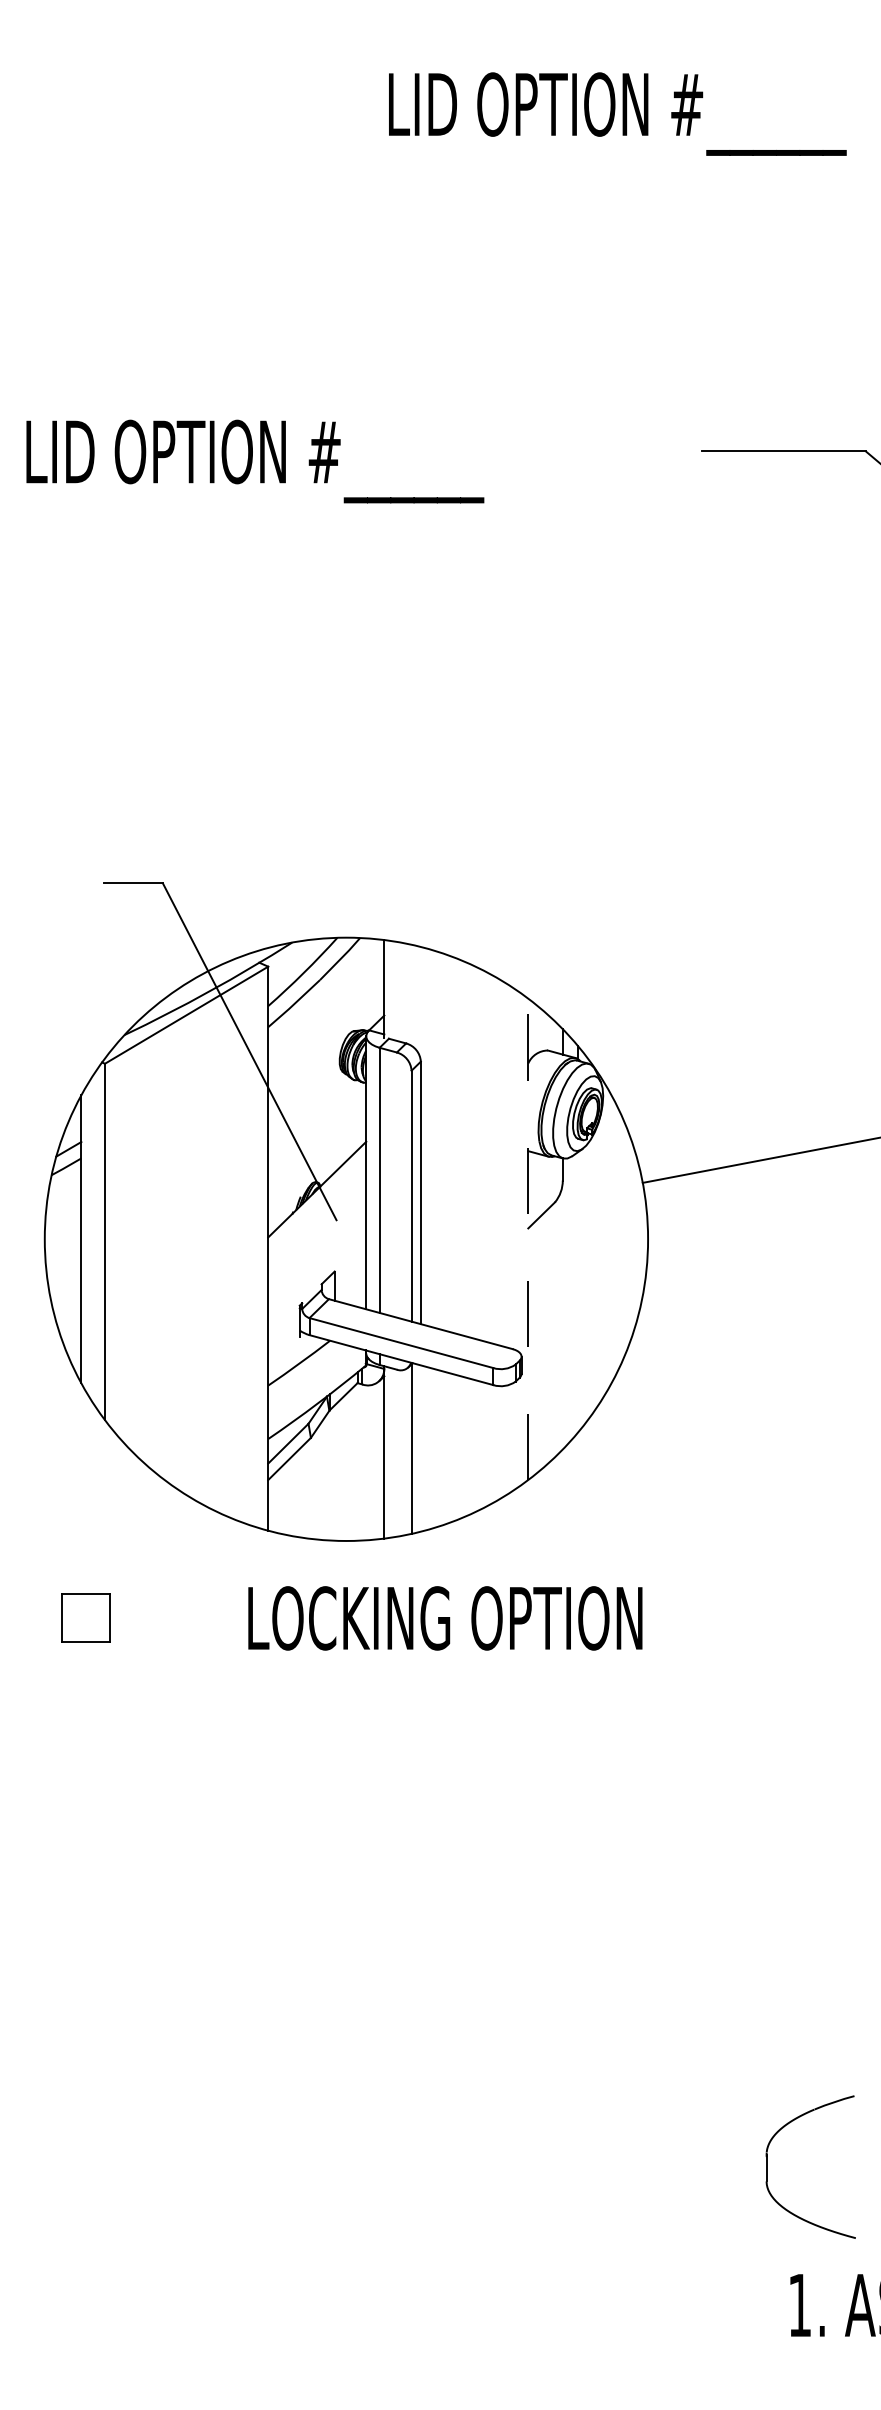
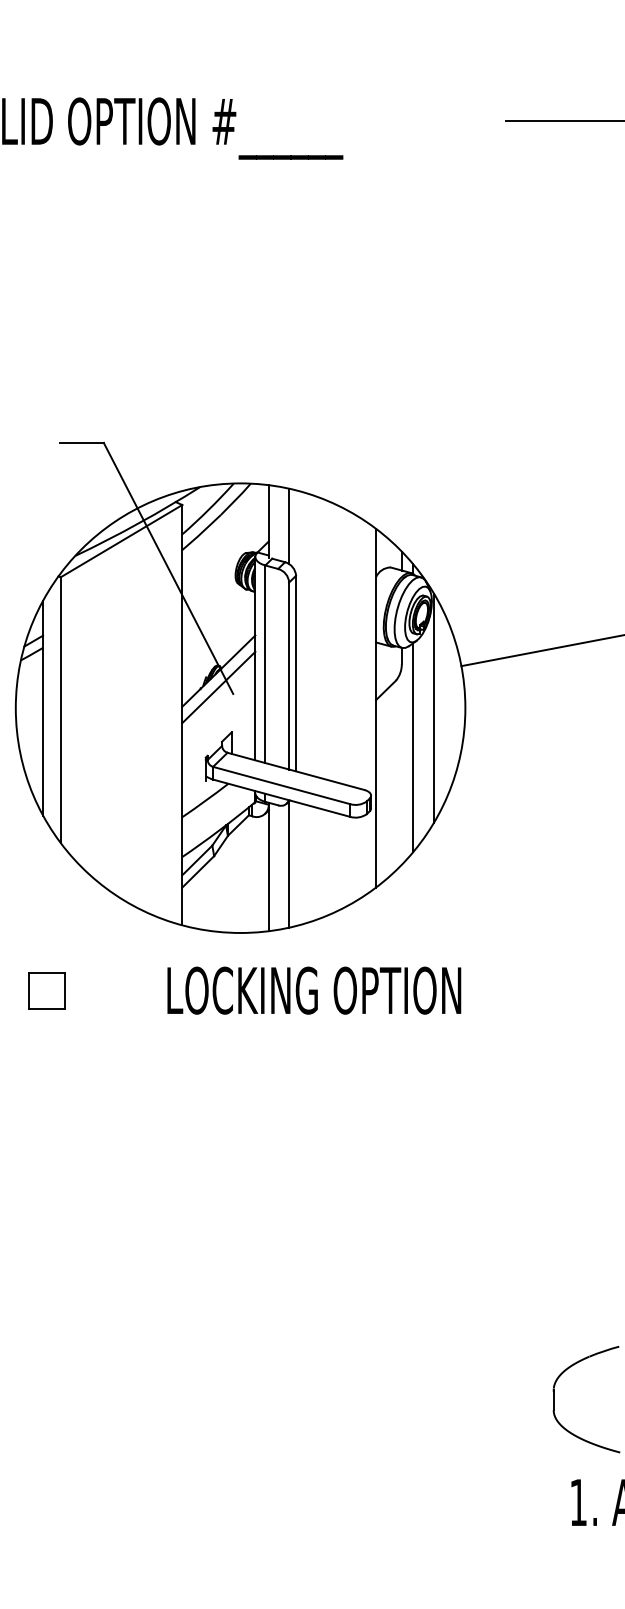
line: (411, 995) -> (289, 526), added
line: (317, 1211) -> (219, 687), added
line: (528, 1239) -> (376, 708), dashed -> solid
line: (605, 1239) -> (433, 708), added
line: (578, 1292) -> (413, 747), added

